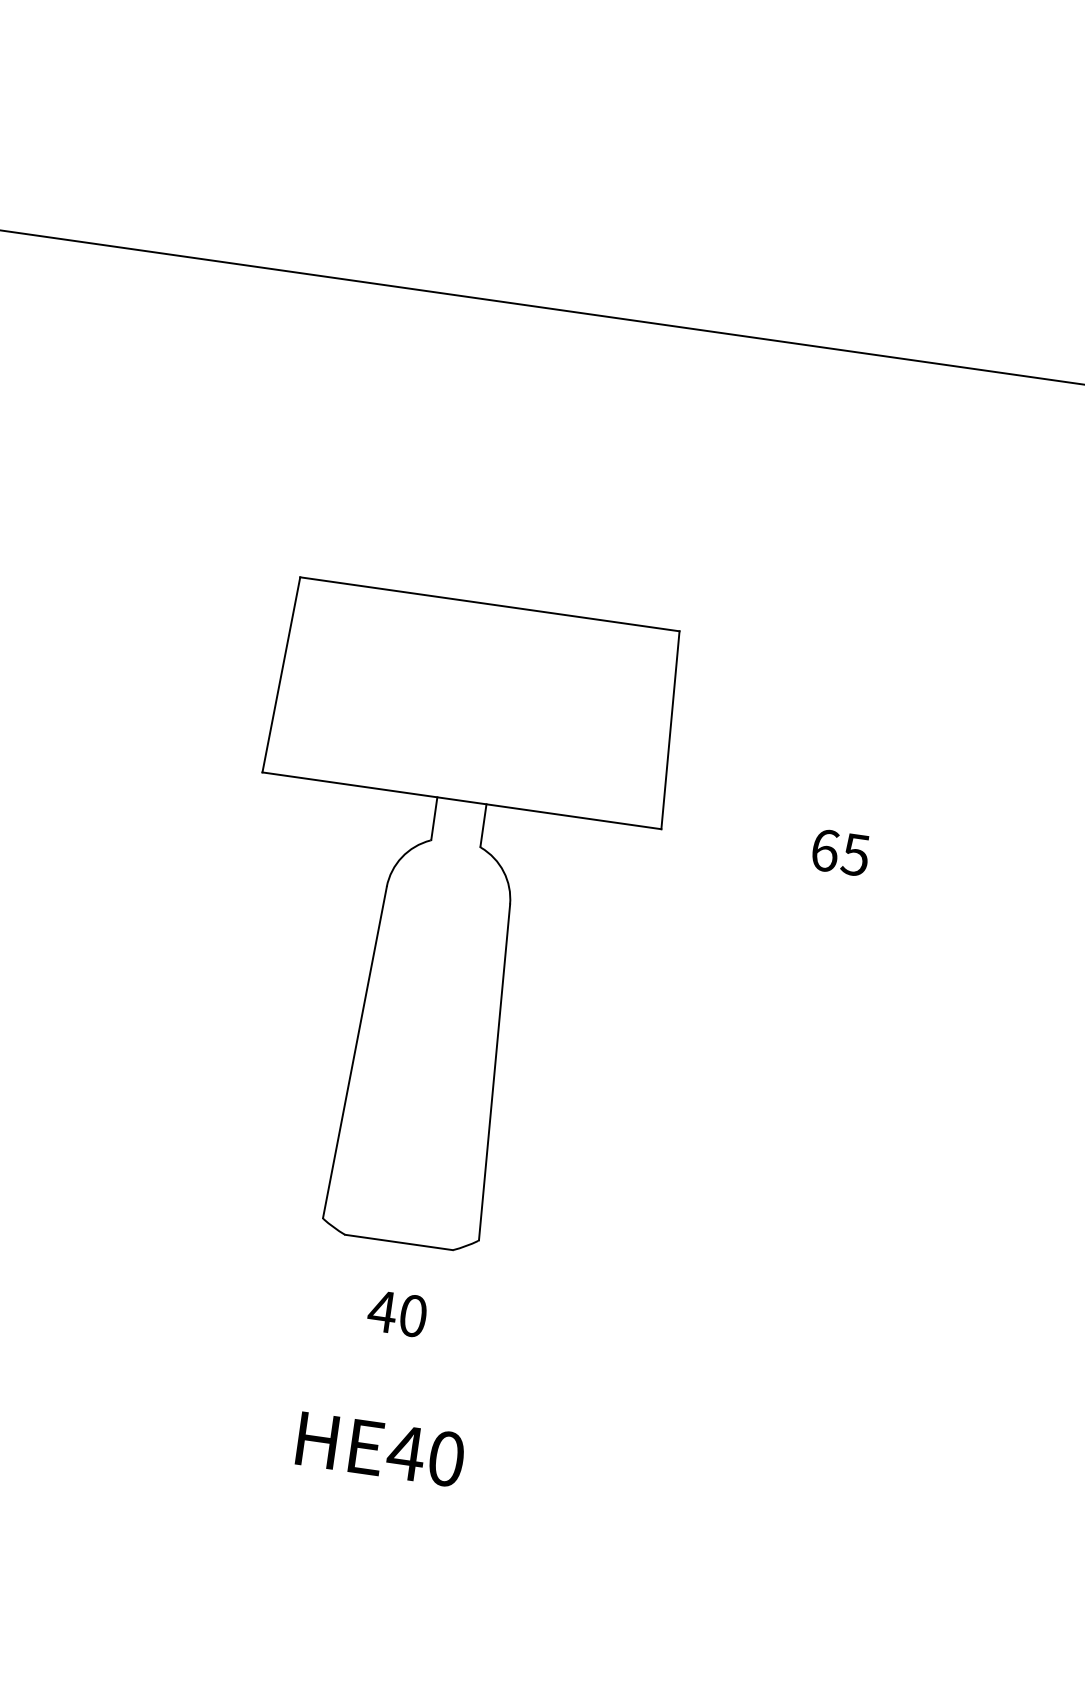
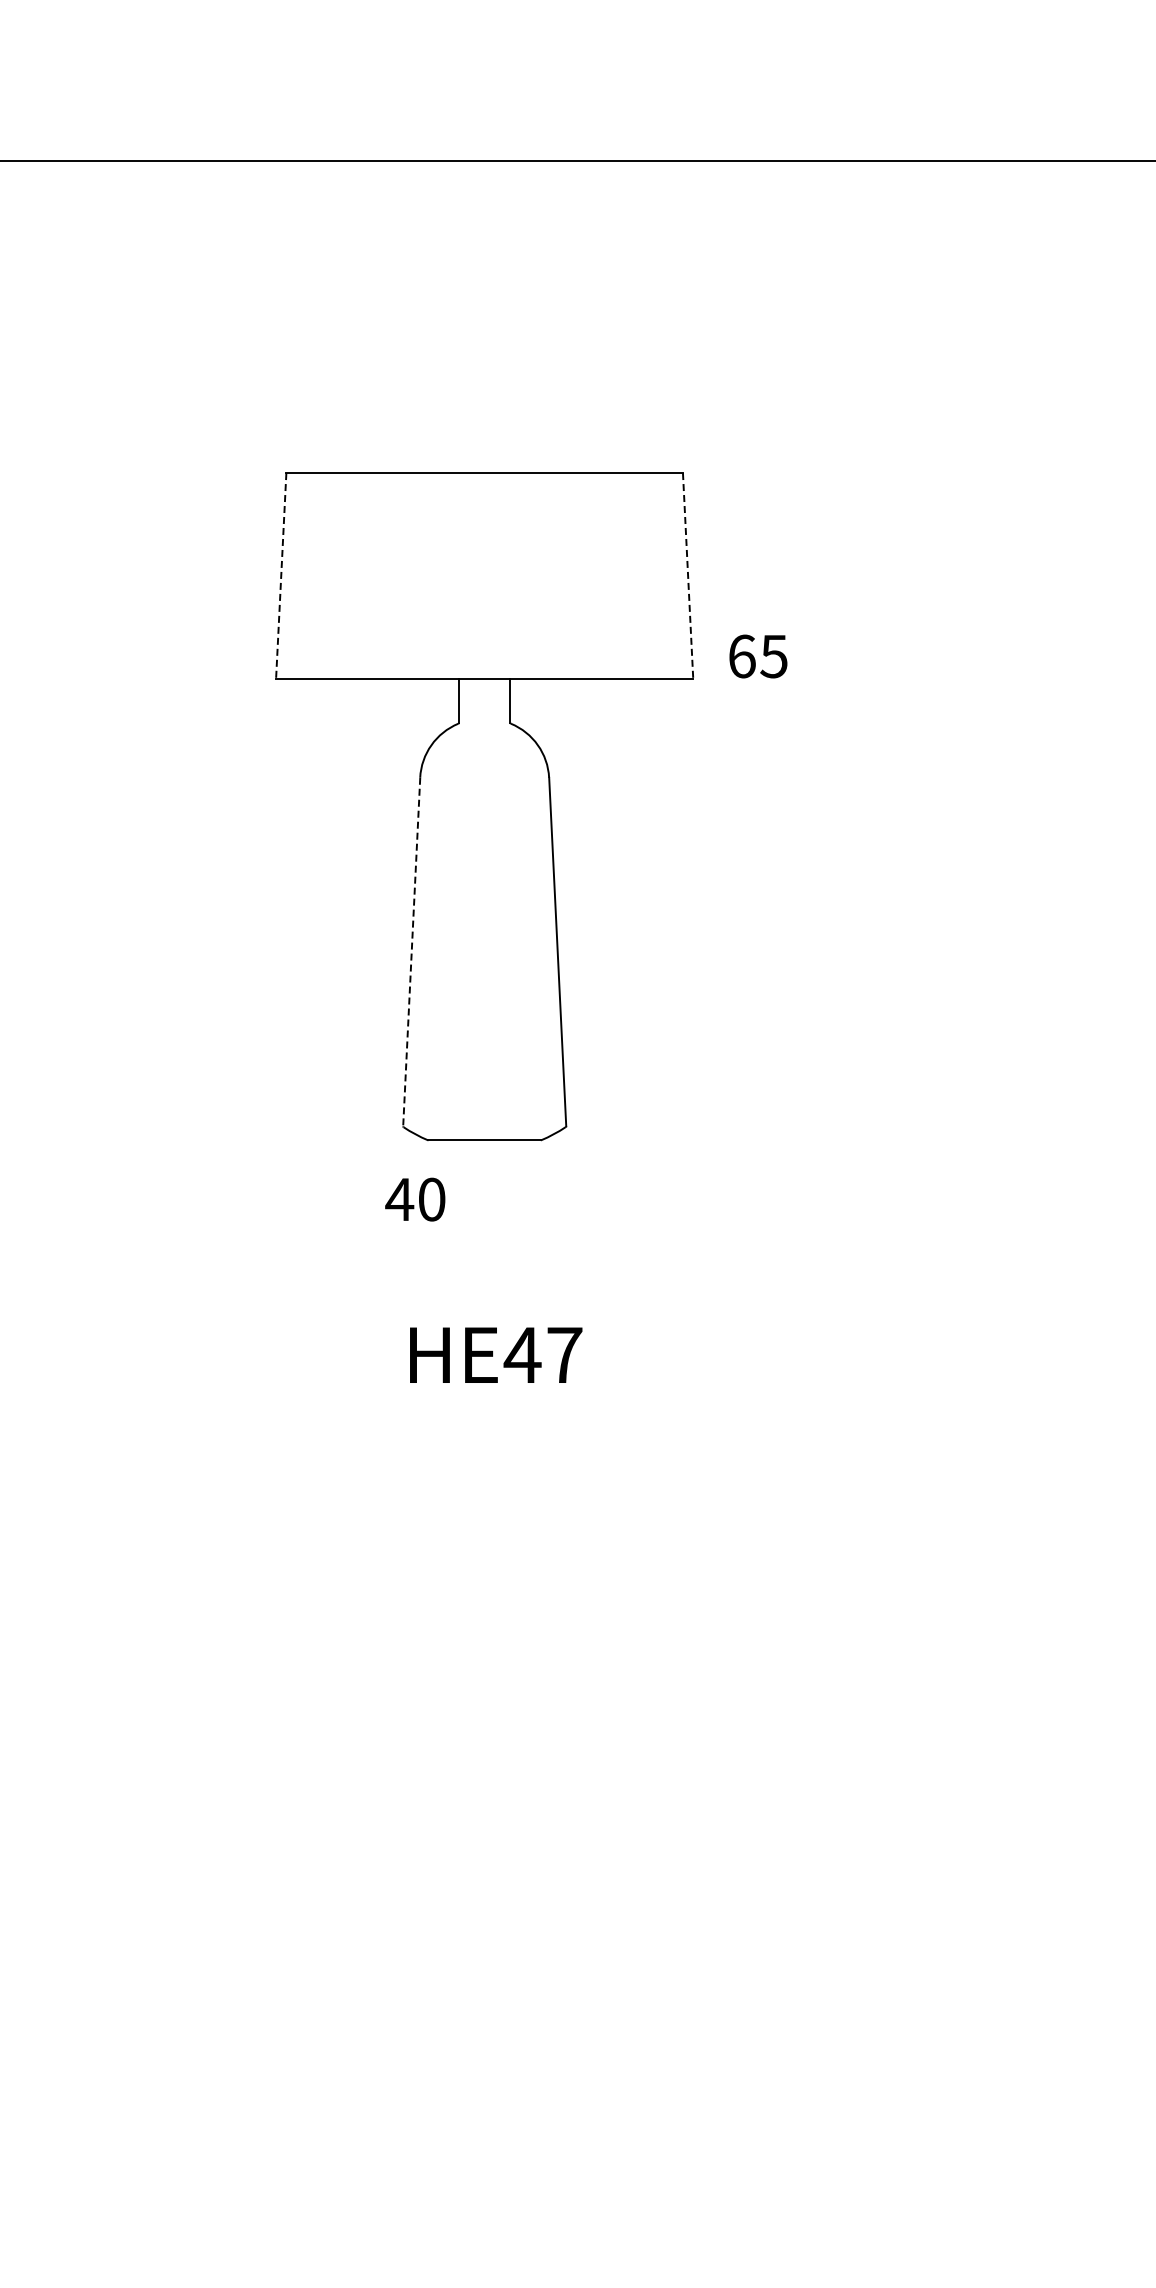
line: (281, 674) -> (281, 575), solid -> dashed
line: (670, 730) -> (688, 575), solid -> dashed
text: (840, 852) -> (758, 656), moved
line: (354, 1052) -> (411, 952), solid -> dashed
text: (397, 1313) -> (415, 1199), moved
text: (446, 1458) -> (564, 1354), HE40 -> HE47

